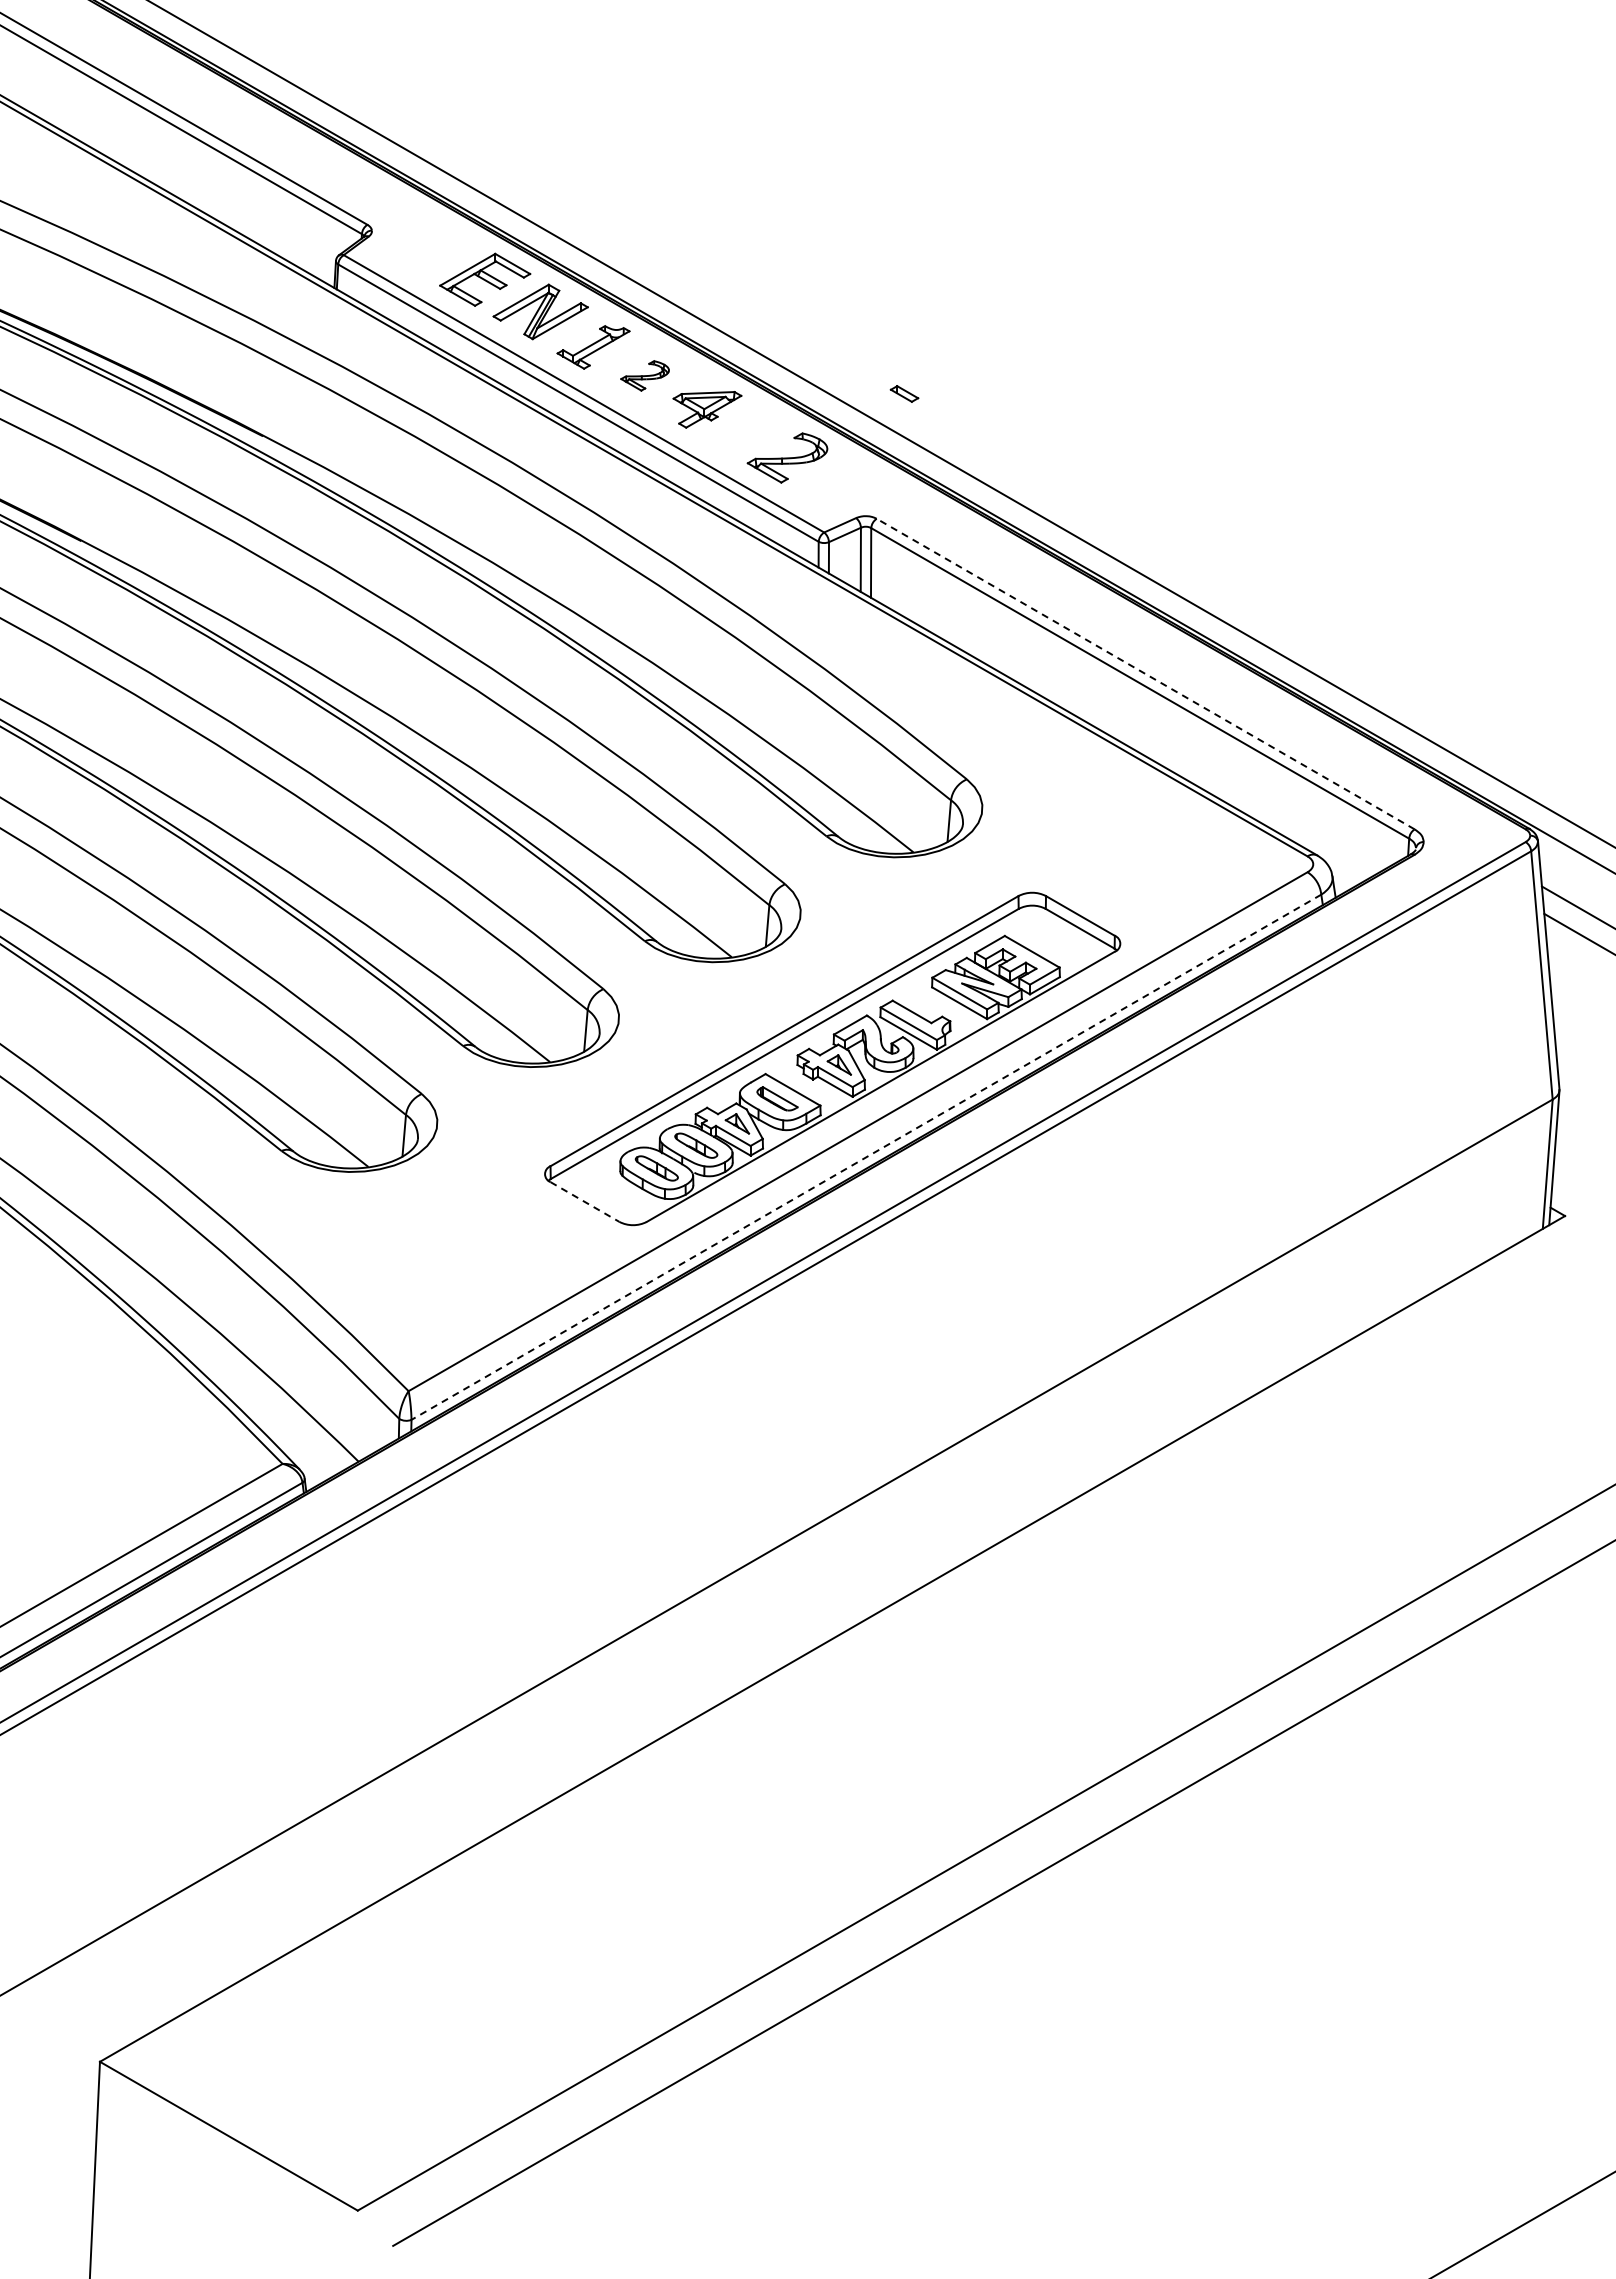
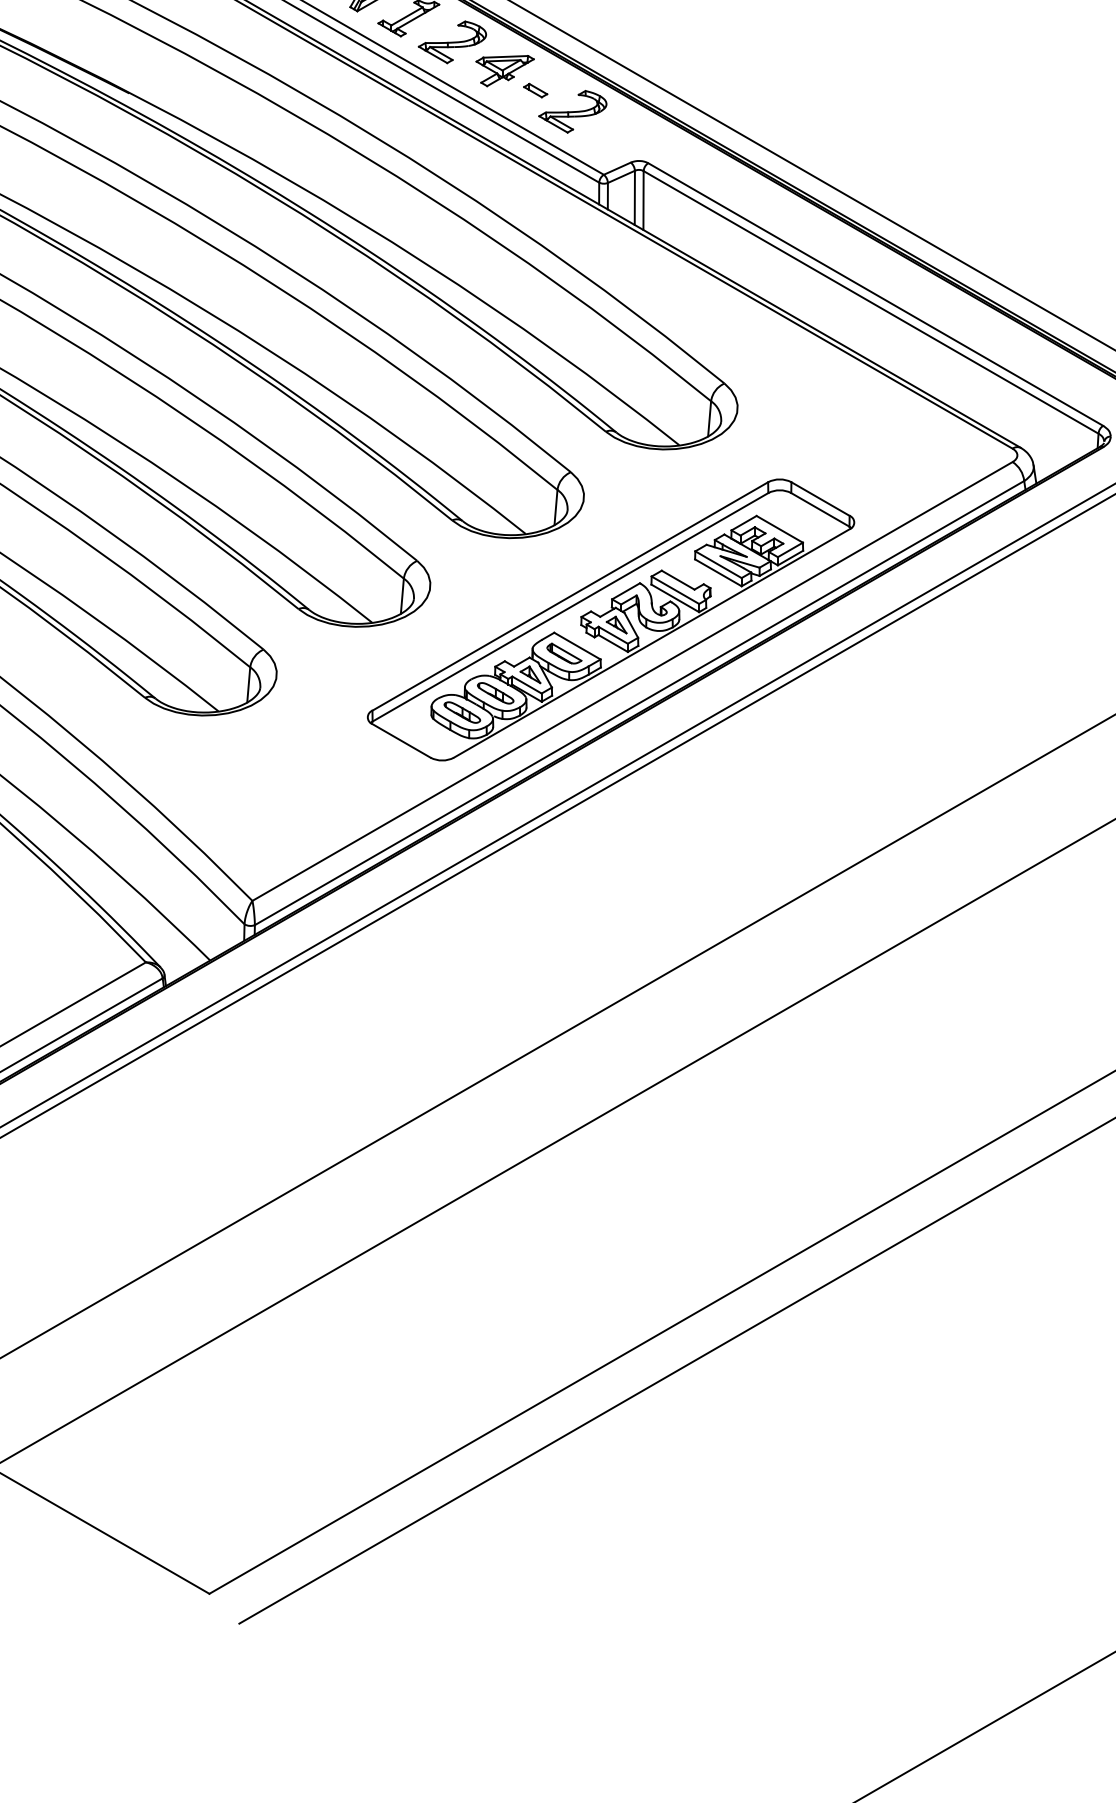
part: (644, 375) -> (451, 42), size x1.67
part: (904, 393) -> (535, 90), moved
line: (1145, 674) -> (875, 294), dashed -> solid
line: (865, 1157) -> (638, 703), dashed -> solid
line: (584, 1202) -> (401, 741), dashed -> solid

